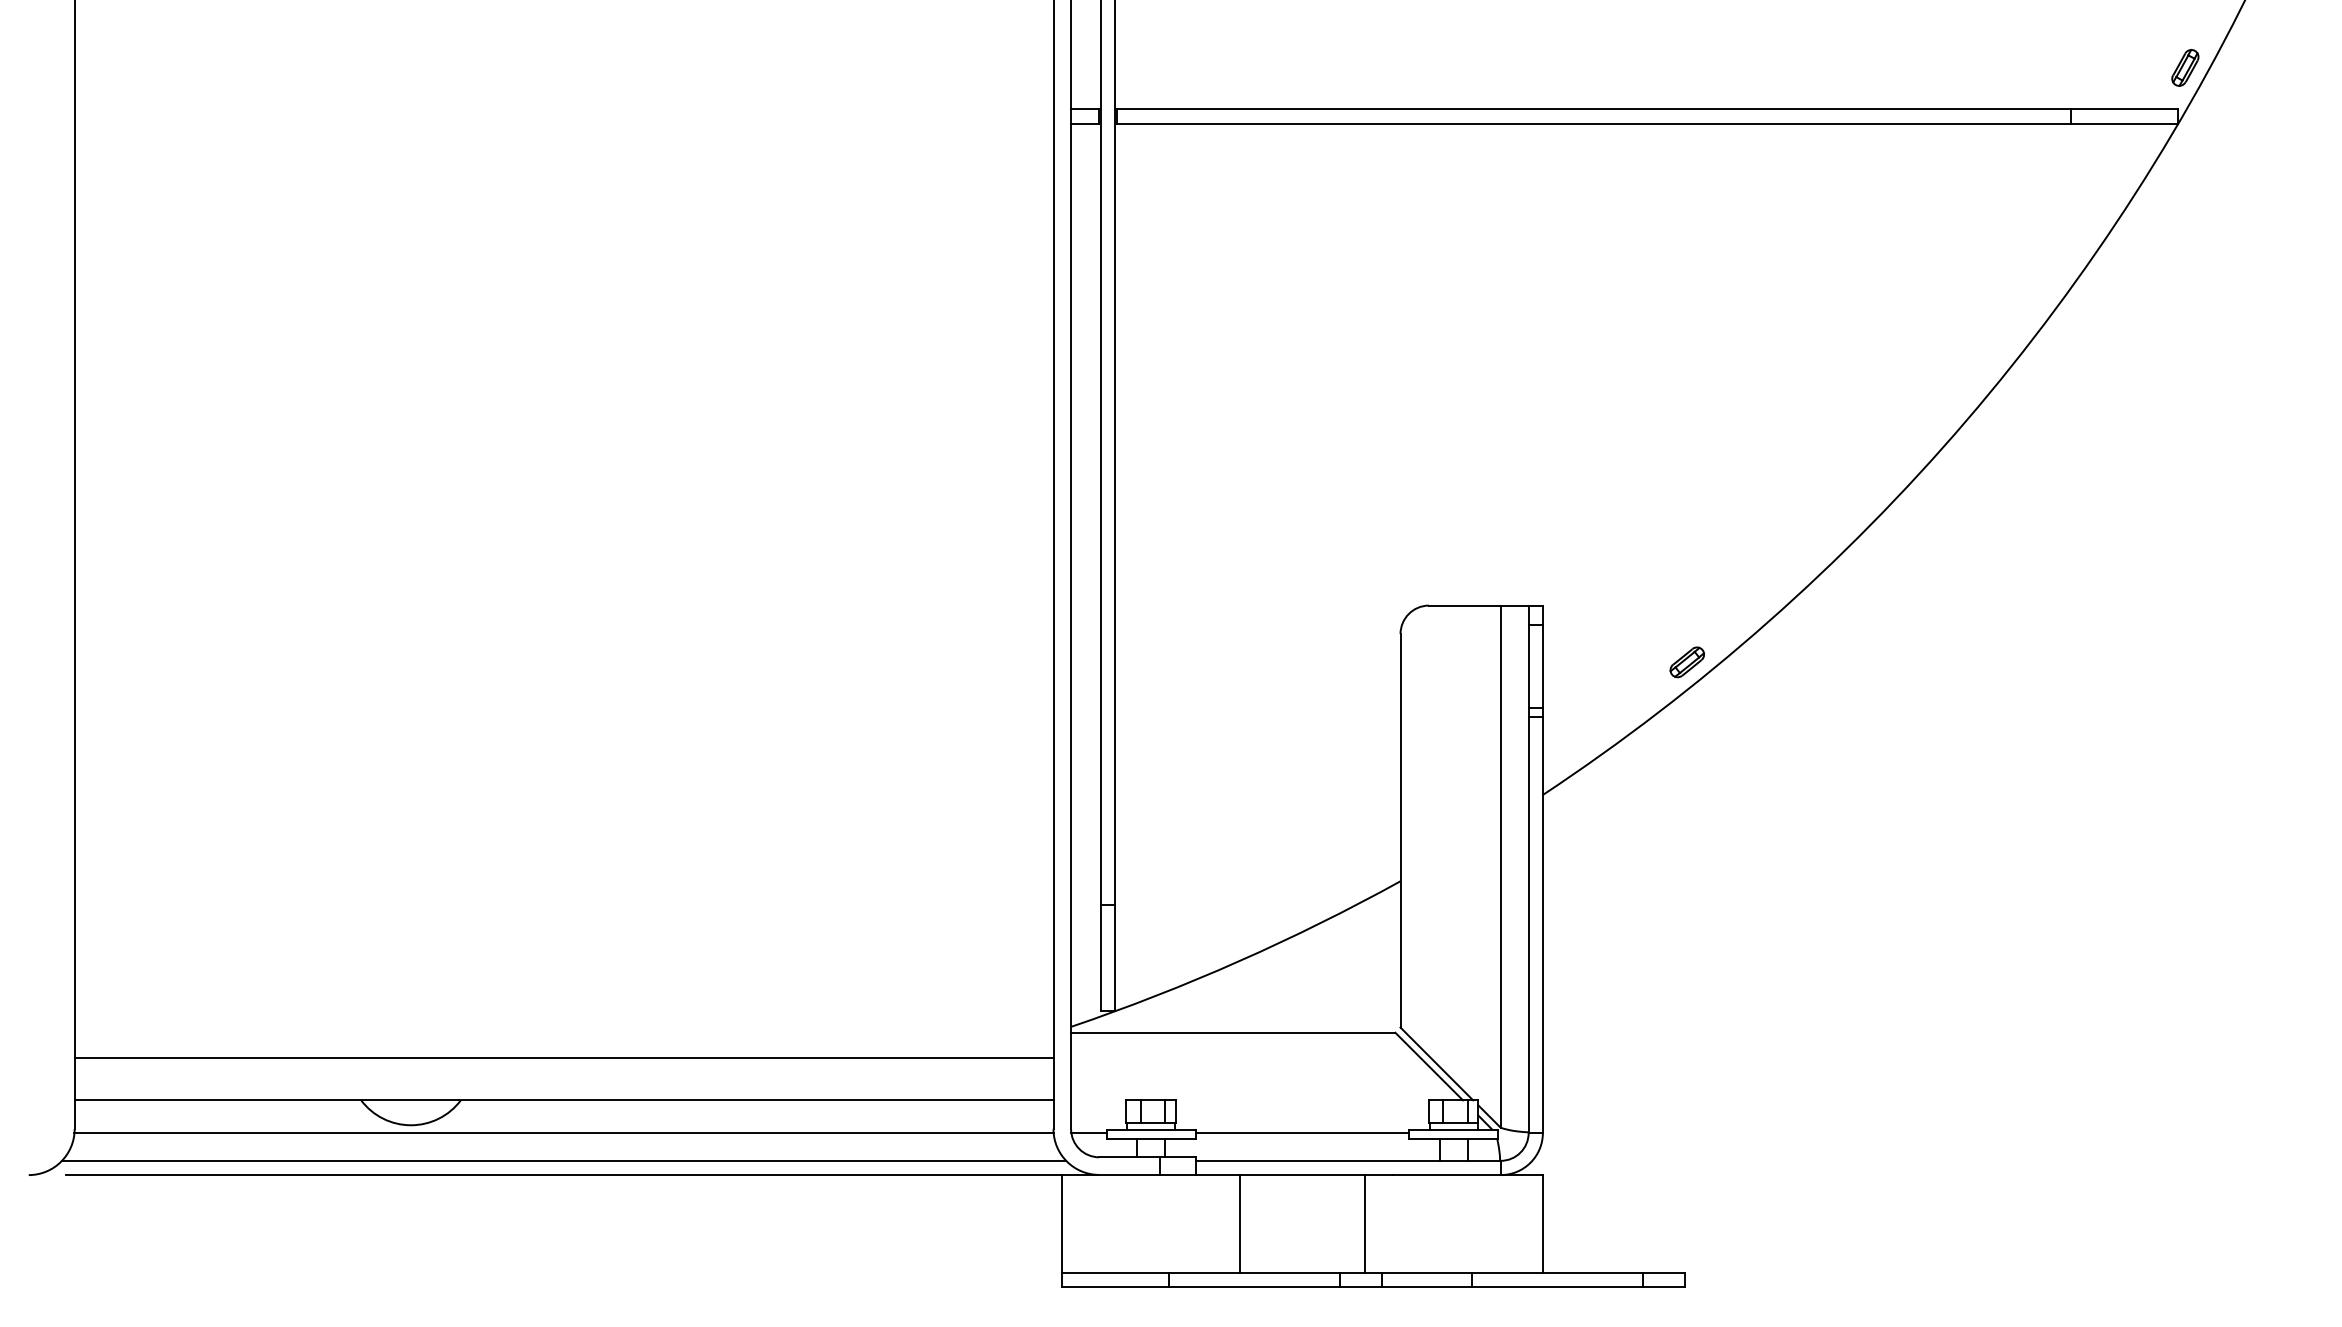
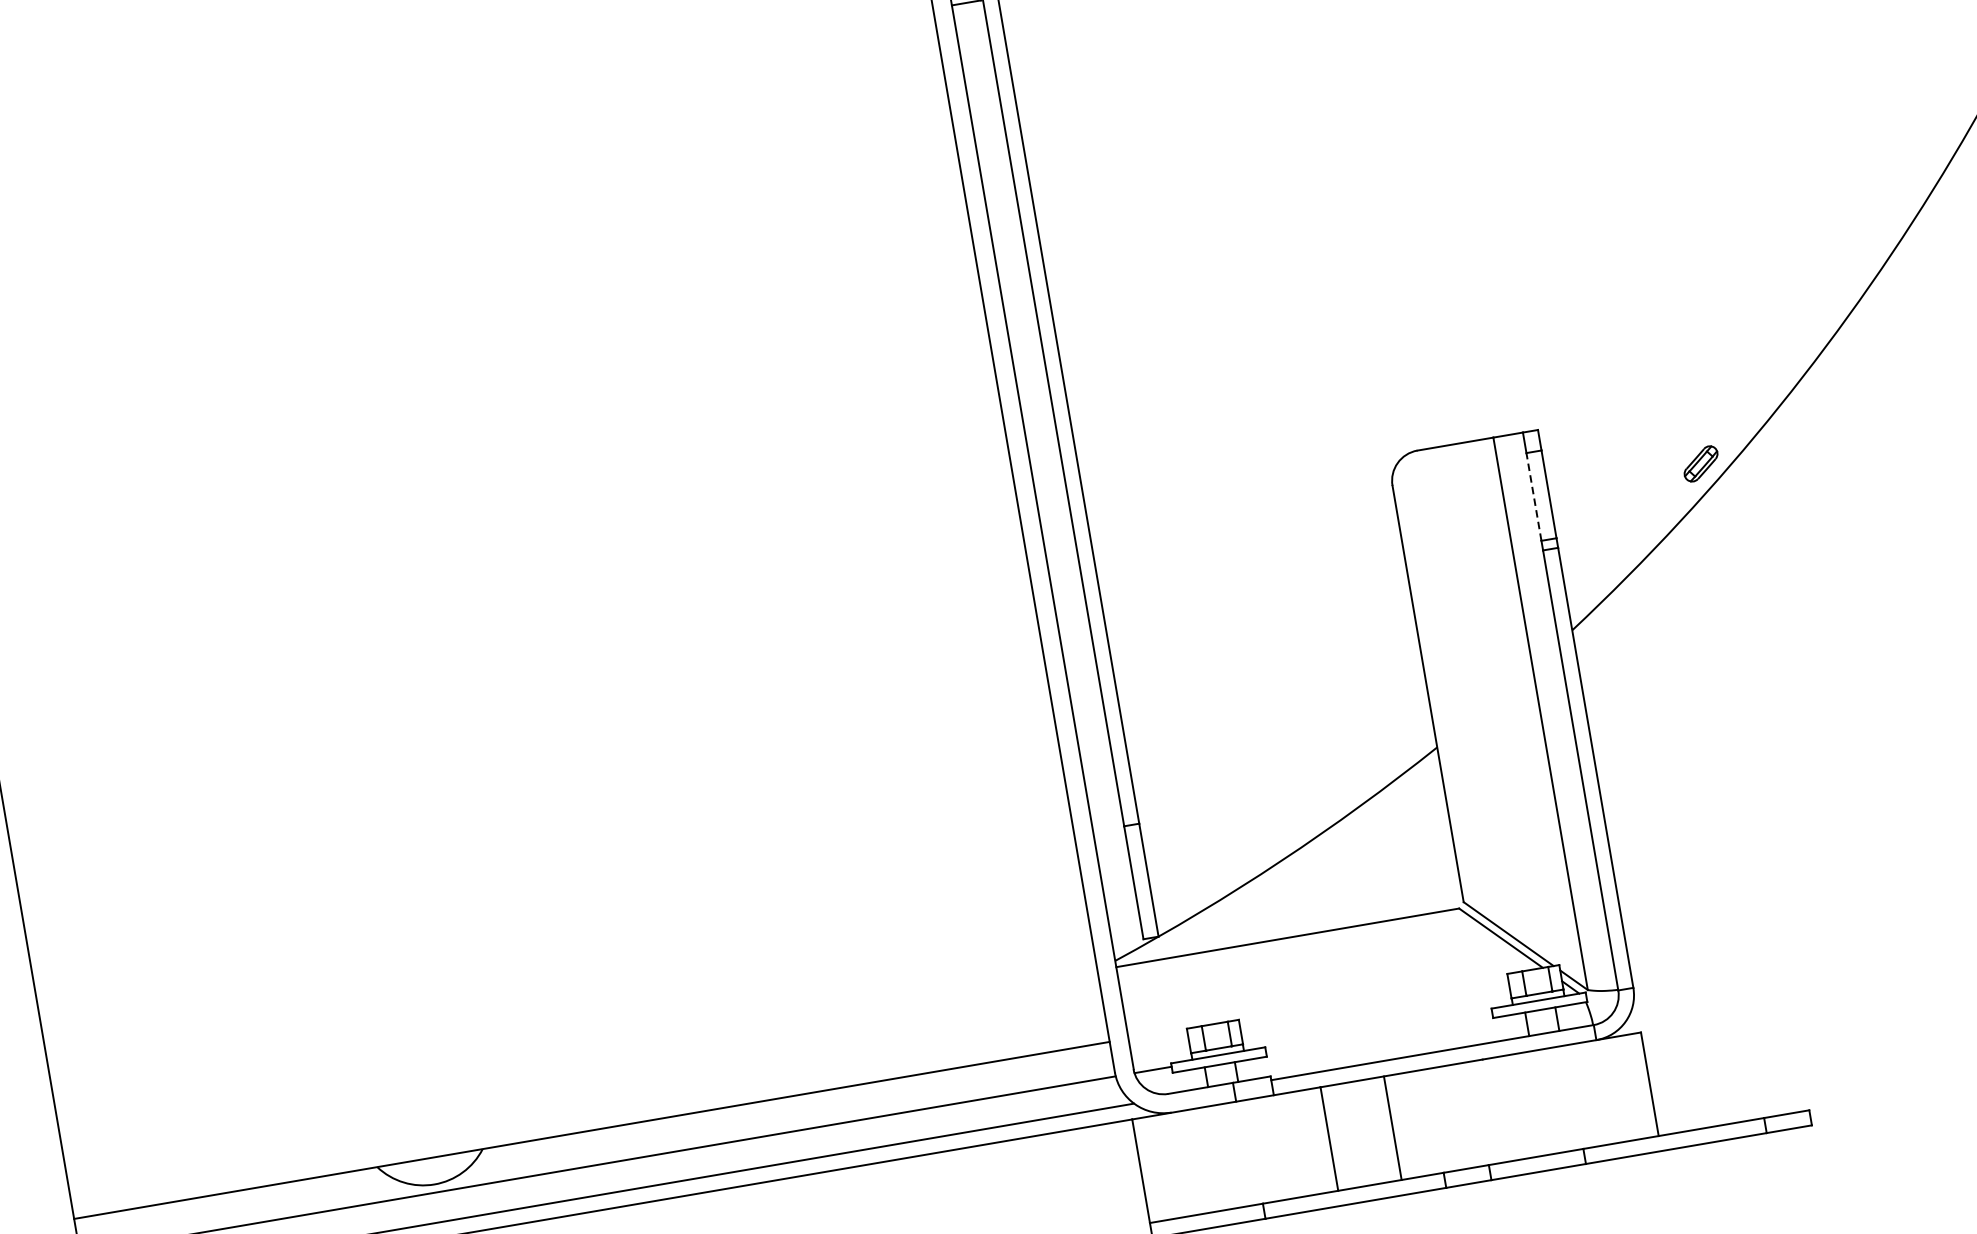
line: (1528, 665) -> (1533, 495), solid -> dashed
line: (563, 1057) -> (583, 1085), removed
line: (1302, 1132) -> (1378, 1030), removed
line: (1364, 1223) -> (1392, 1127), moved

